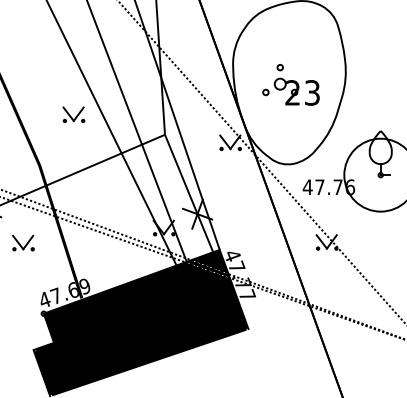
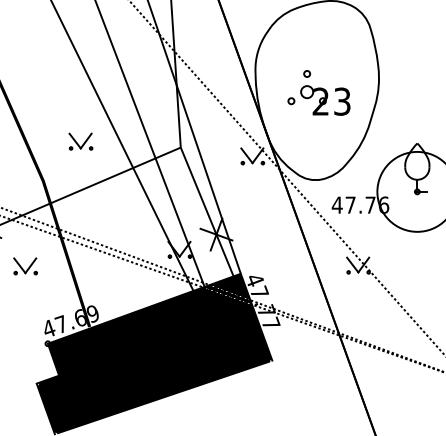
part: (73, 114) -> (80, 141), moved

